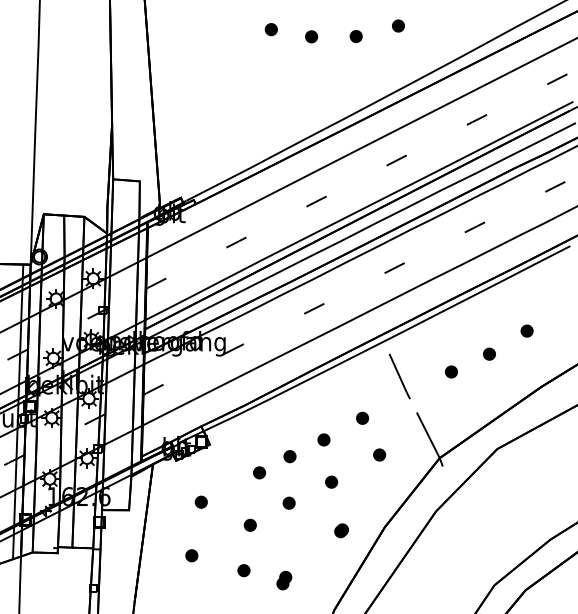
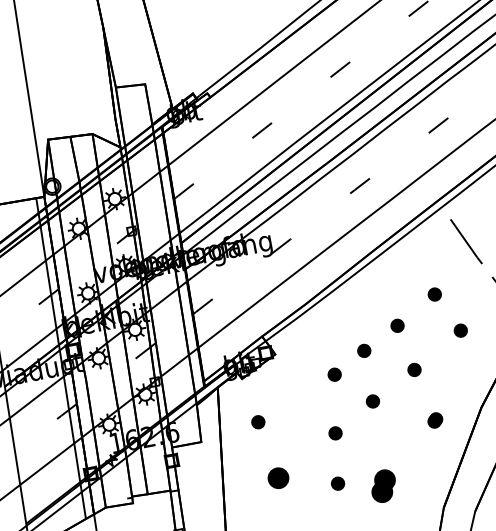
part: (200, 501) -> (257, 421), moved
part: (191, 555) -> (278, 478), size x1.6
part: (284, 580) -> (383, 485), size x1.6

